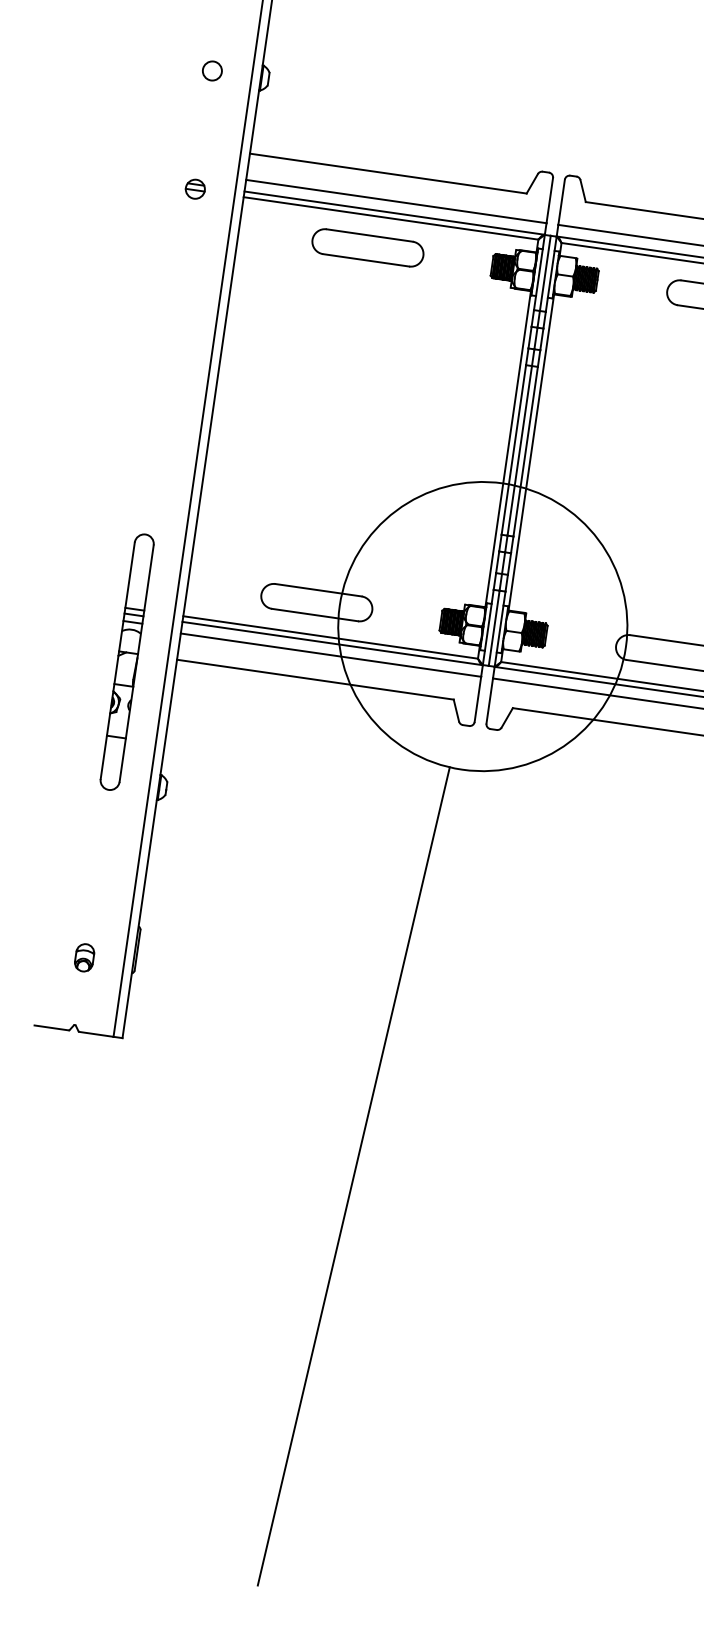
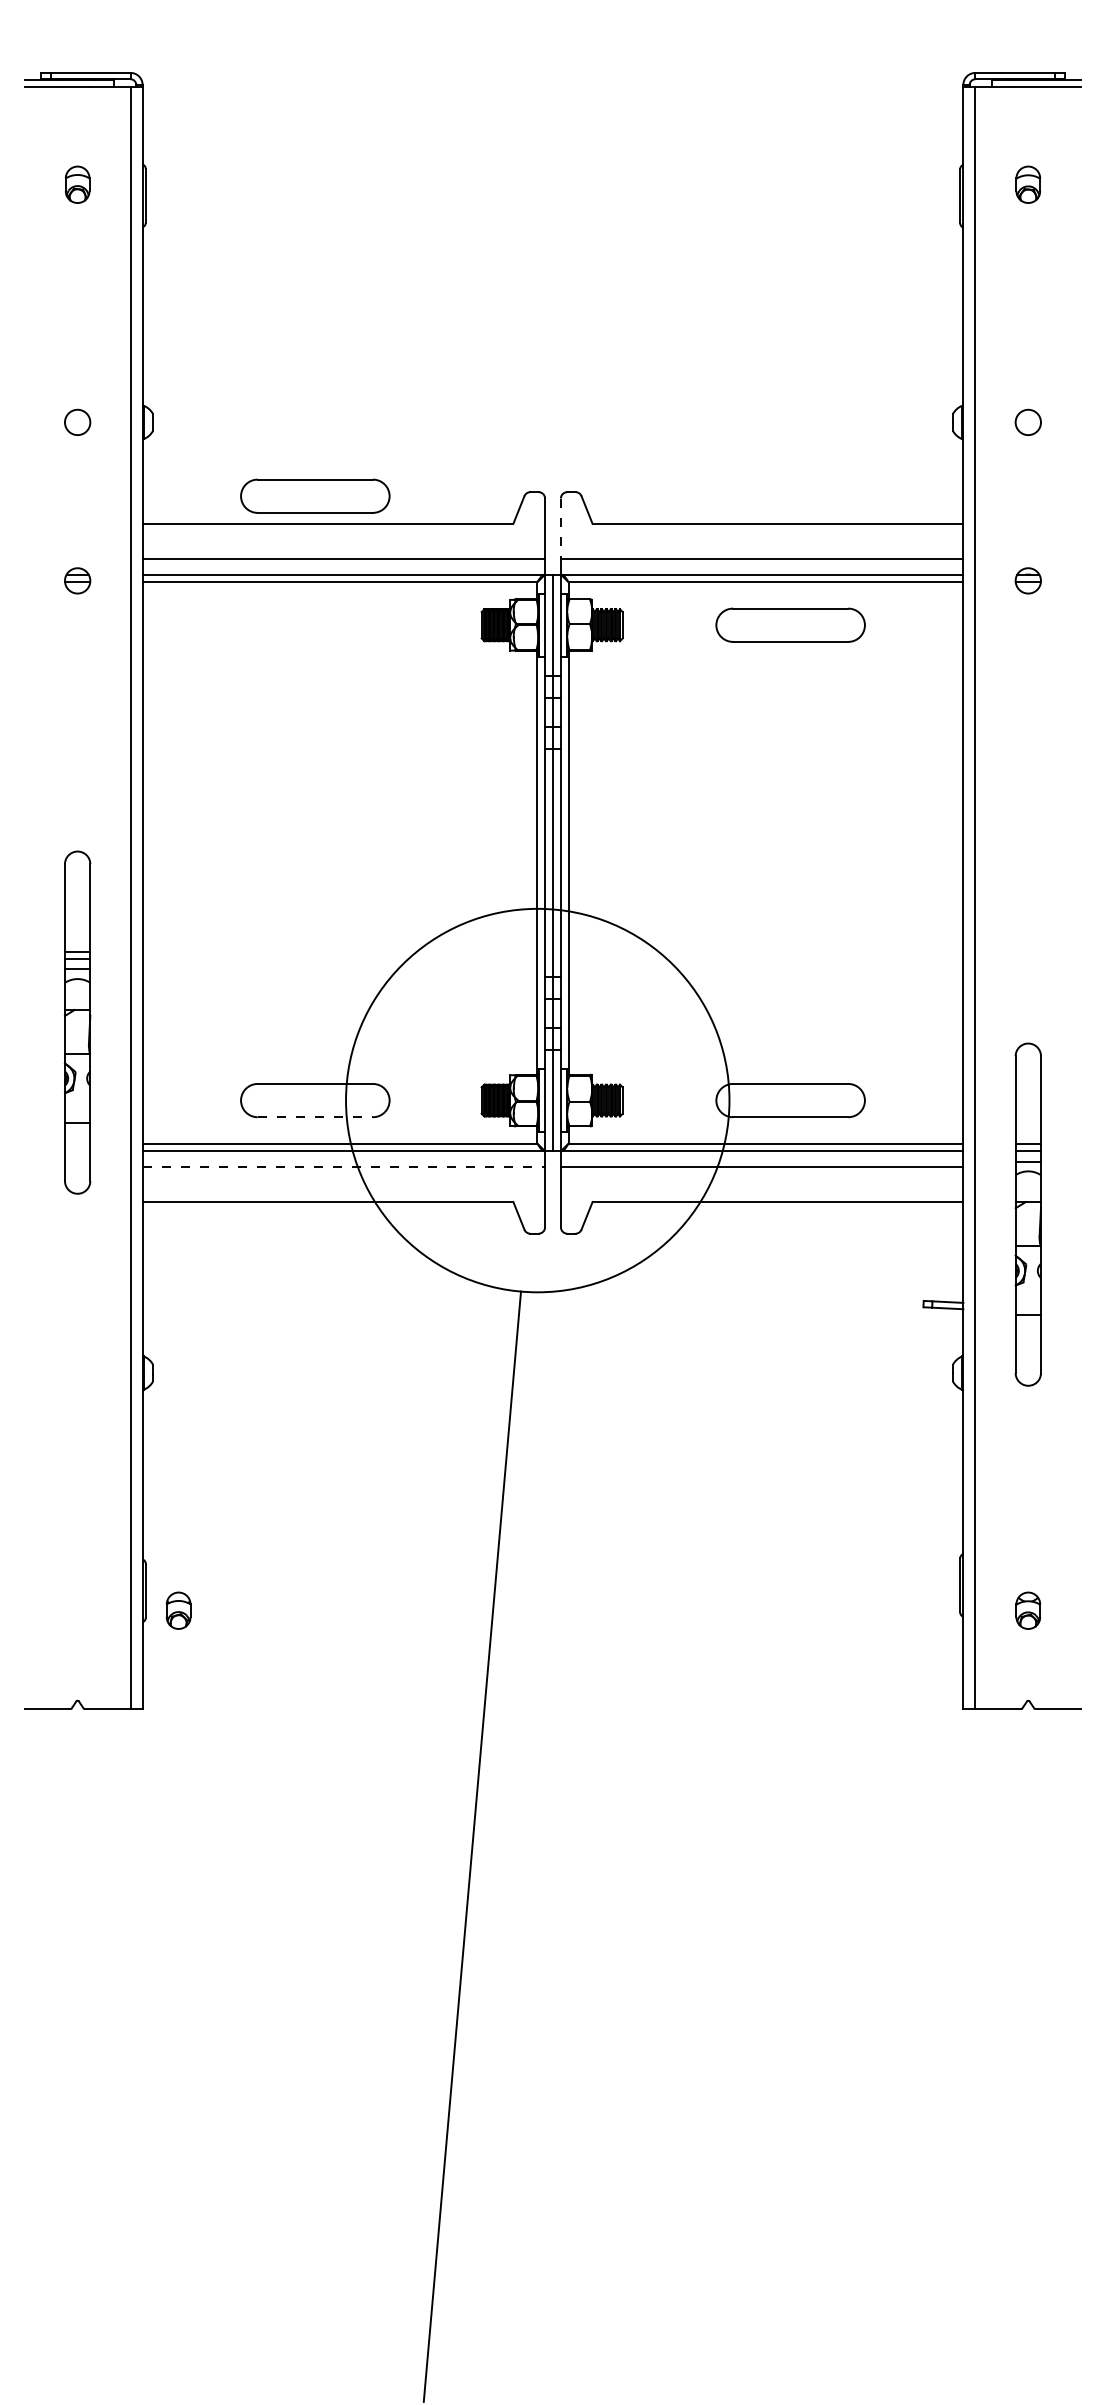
line: (561, 202) -> (560, 529), solid -> dashed
part: (368, 247) -> (315, 495), moved
line: (315, 615) -> (315, 1117), solid -> dashed
line: (331, 654) -> (344, 1166), solid -> dashed
part: (127, 662) -> (77, 1022), moved
part: (84, 957) -> (178, 1610), moved

